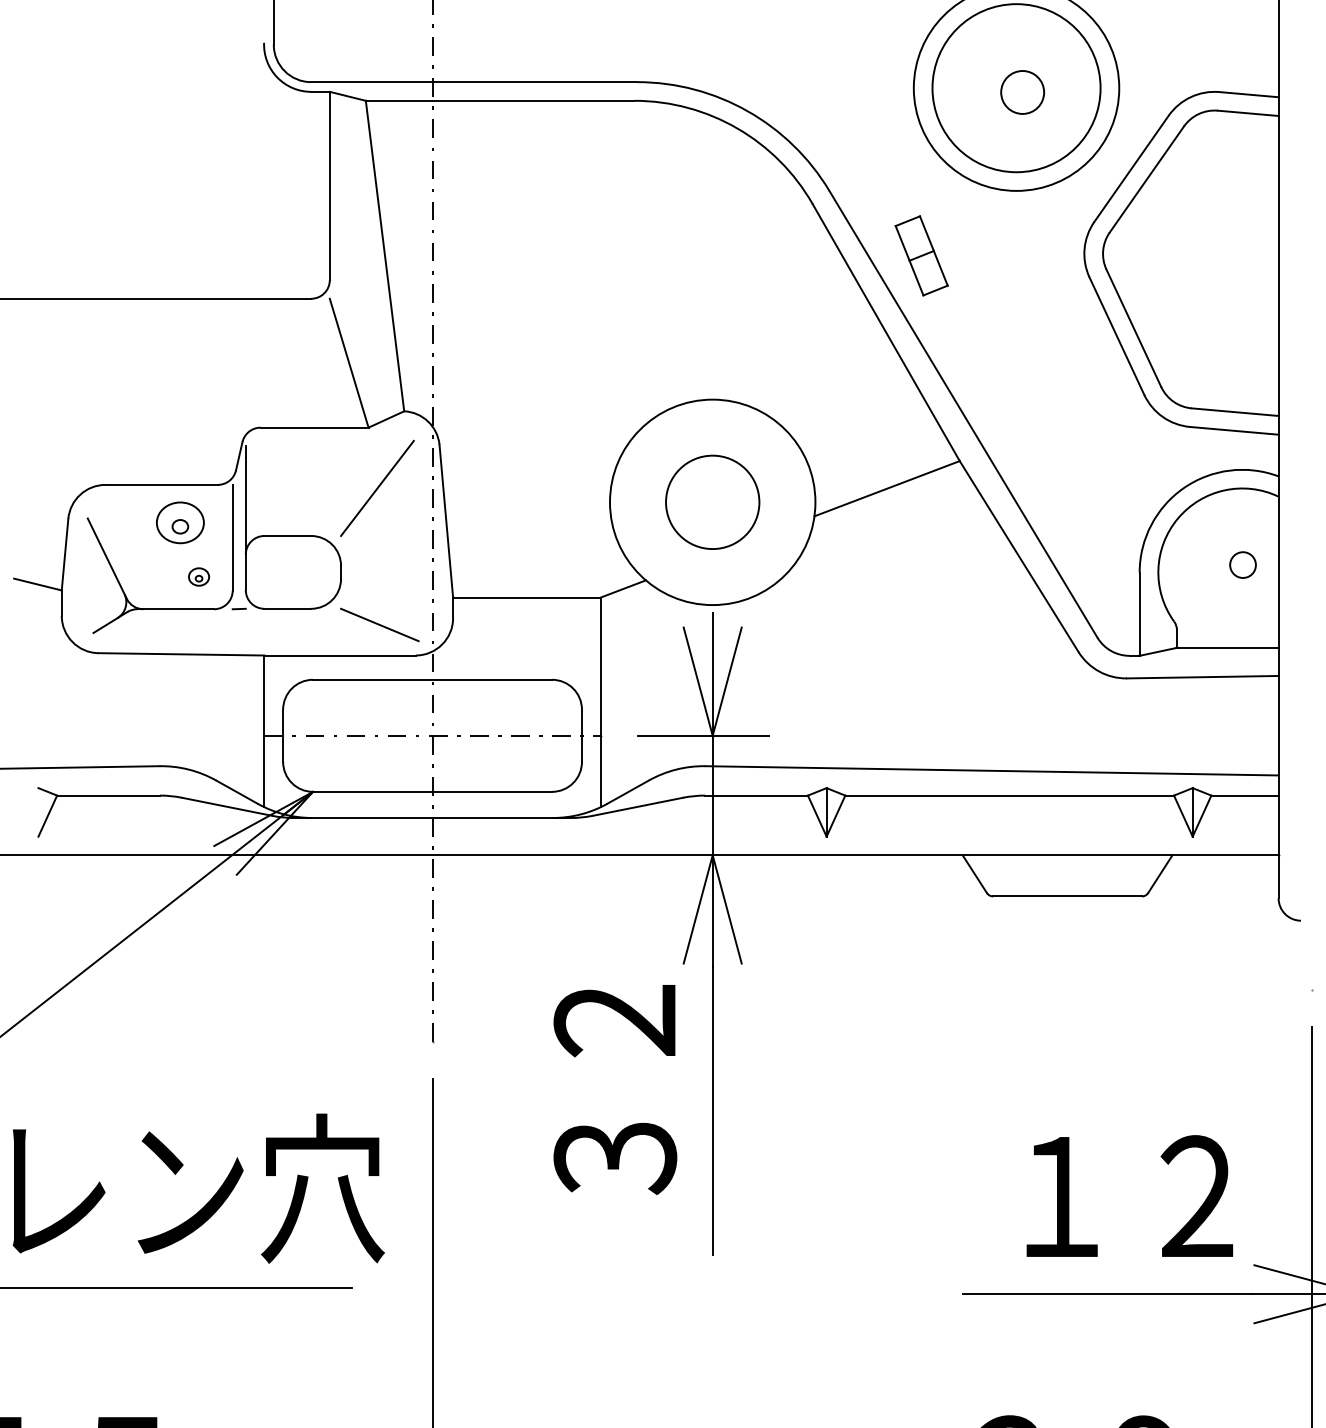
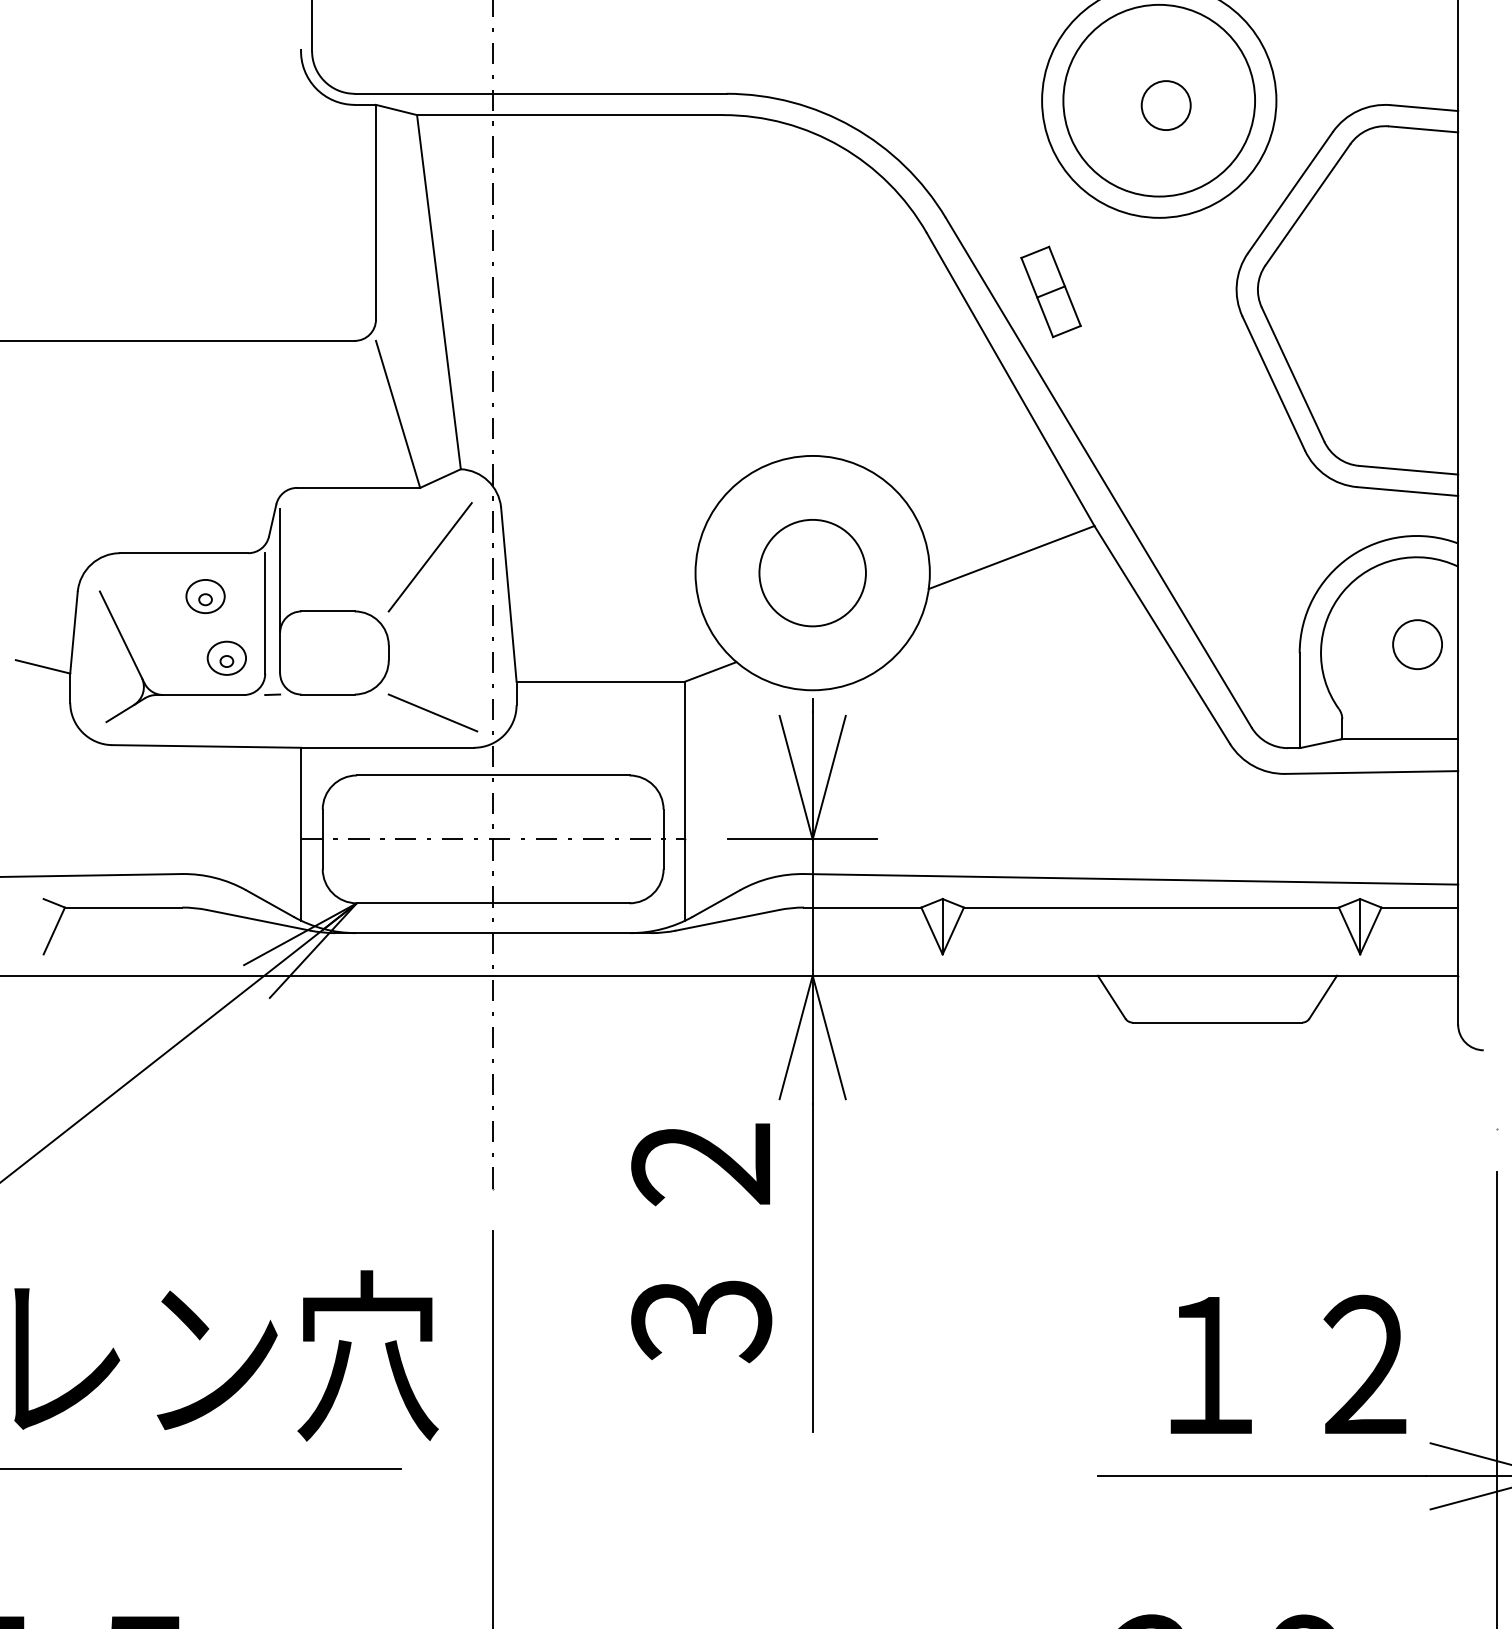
part: (180, 522) -> (205, 596), size x0.71
circle: (1242, 564) -> (1416, 643), size x1.67
part: (198, 576) -> (226, 657), size x1.67

